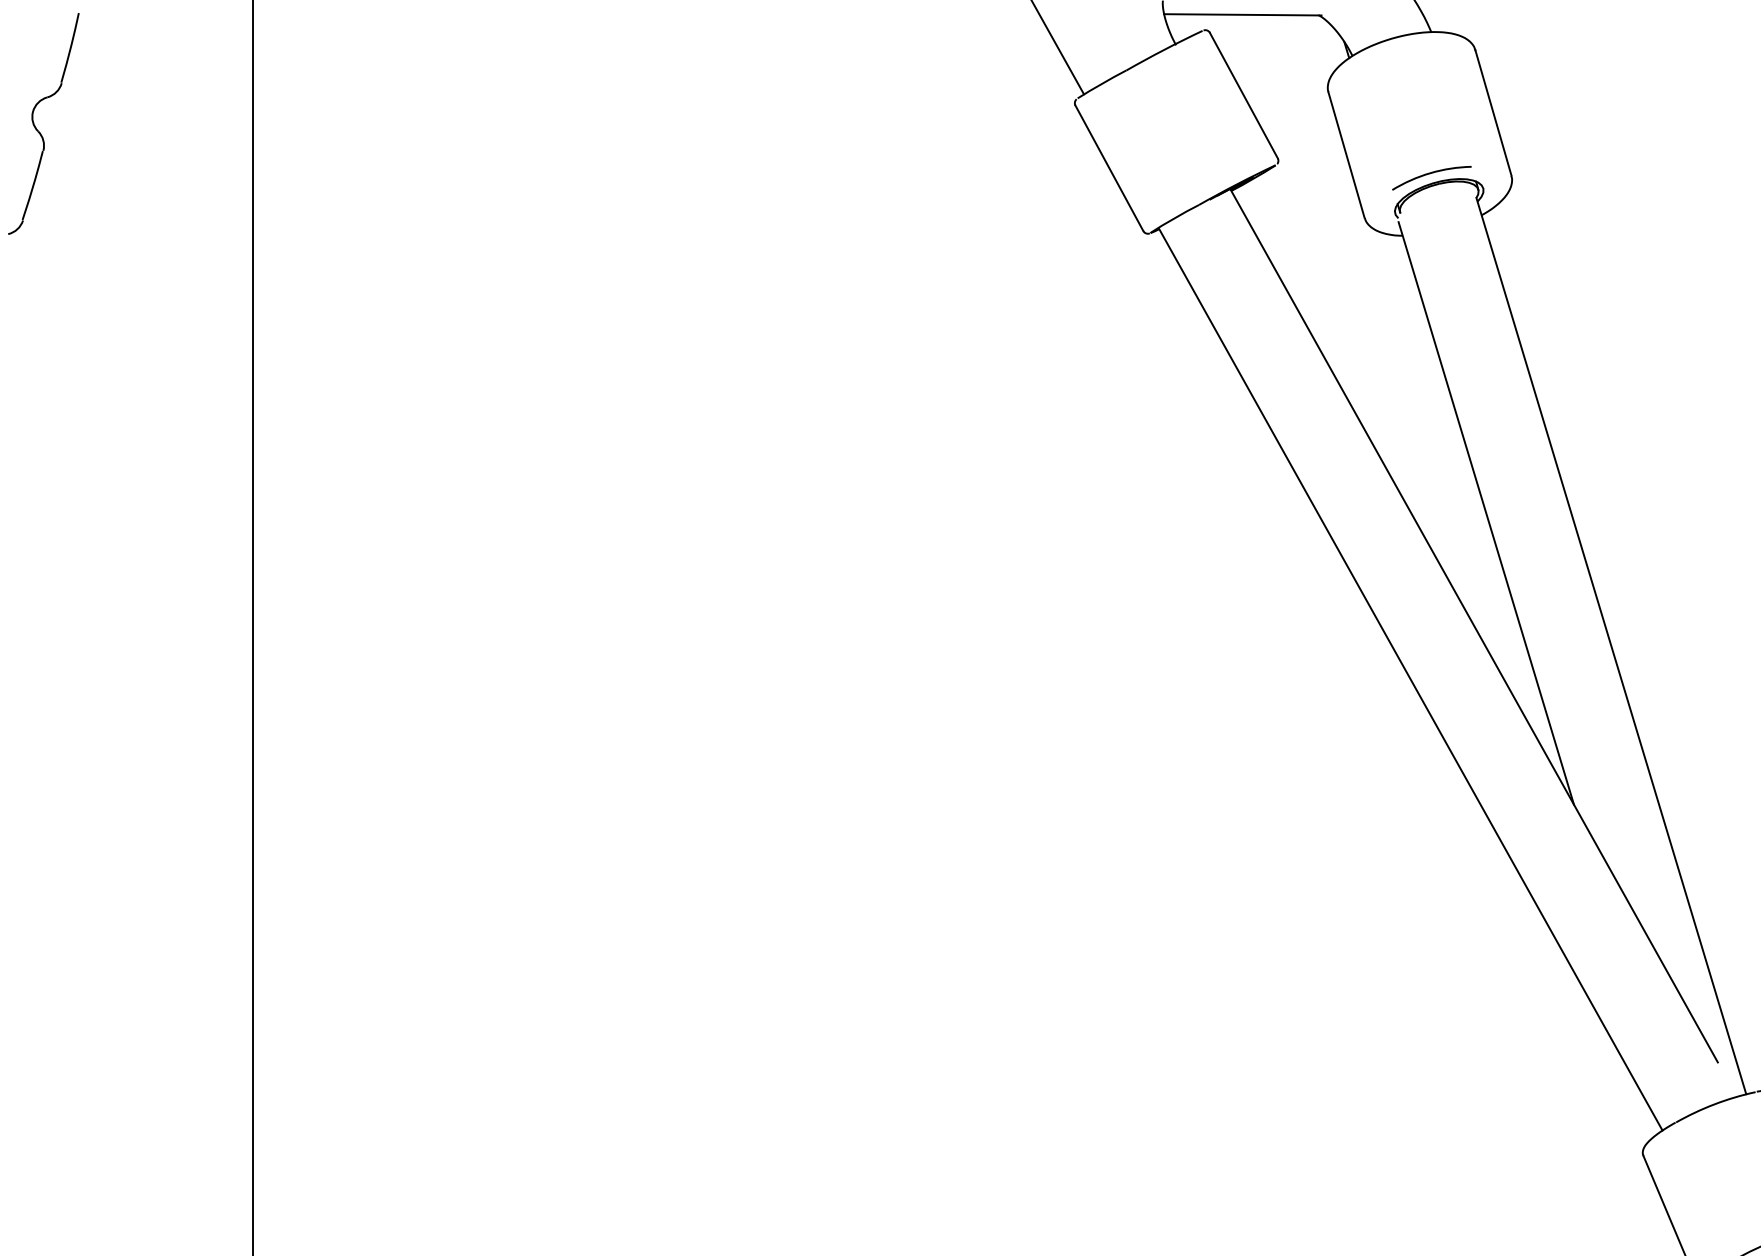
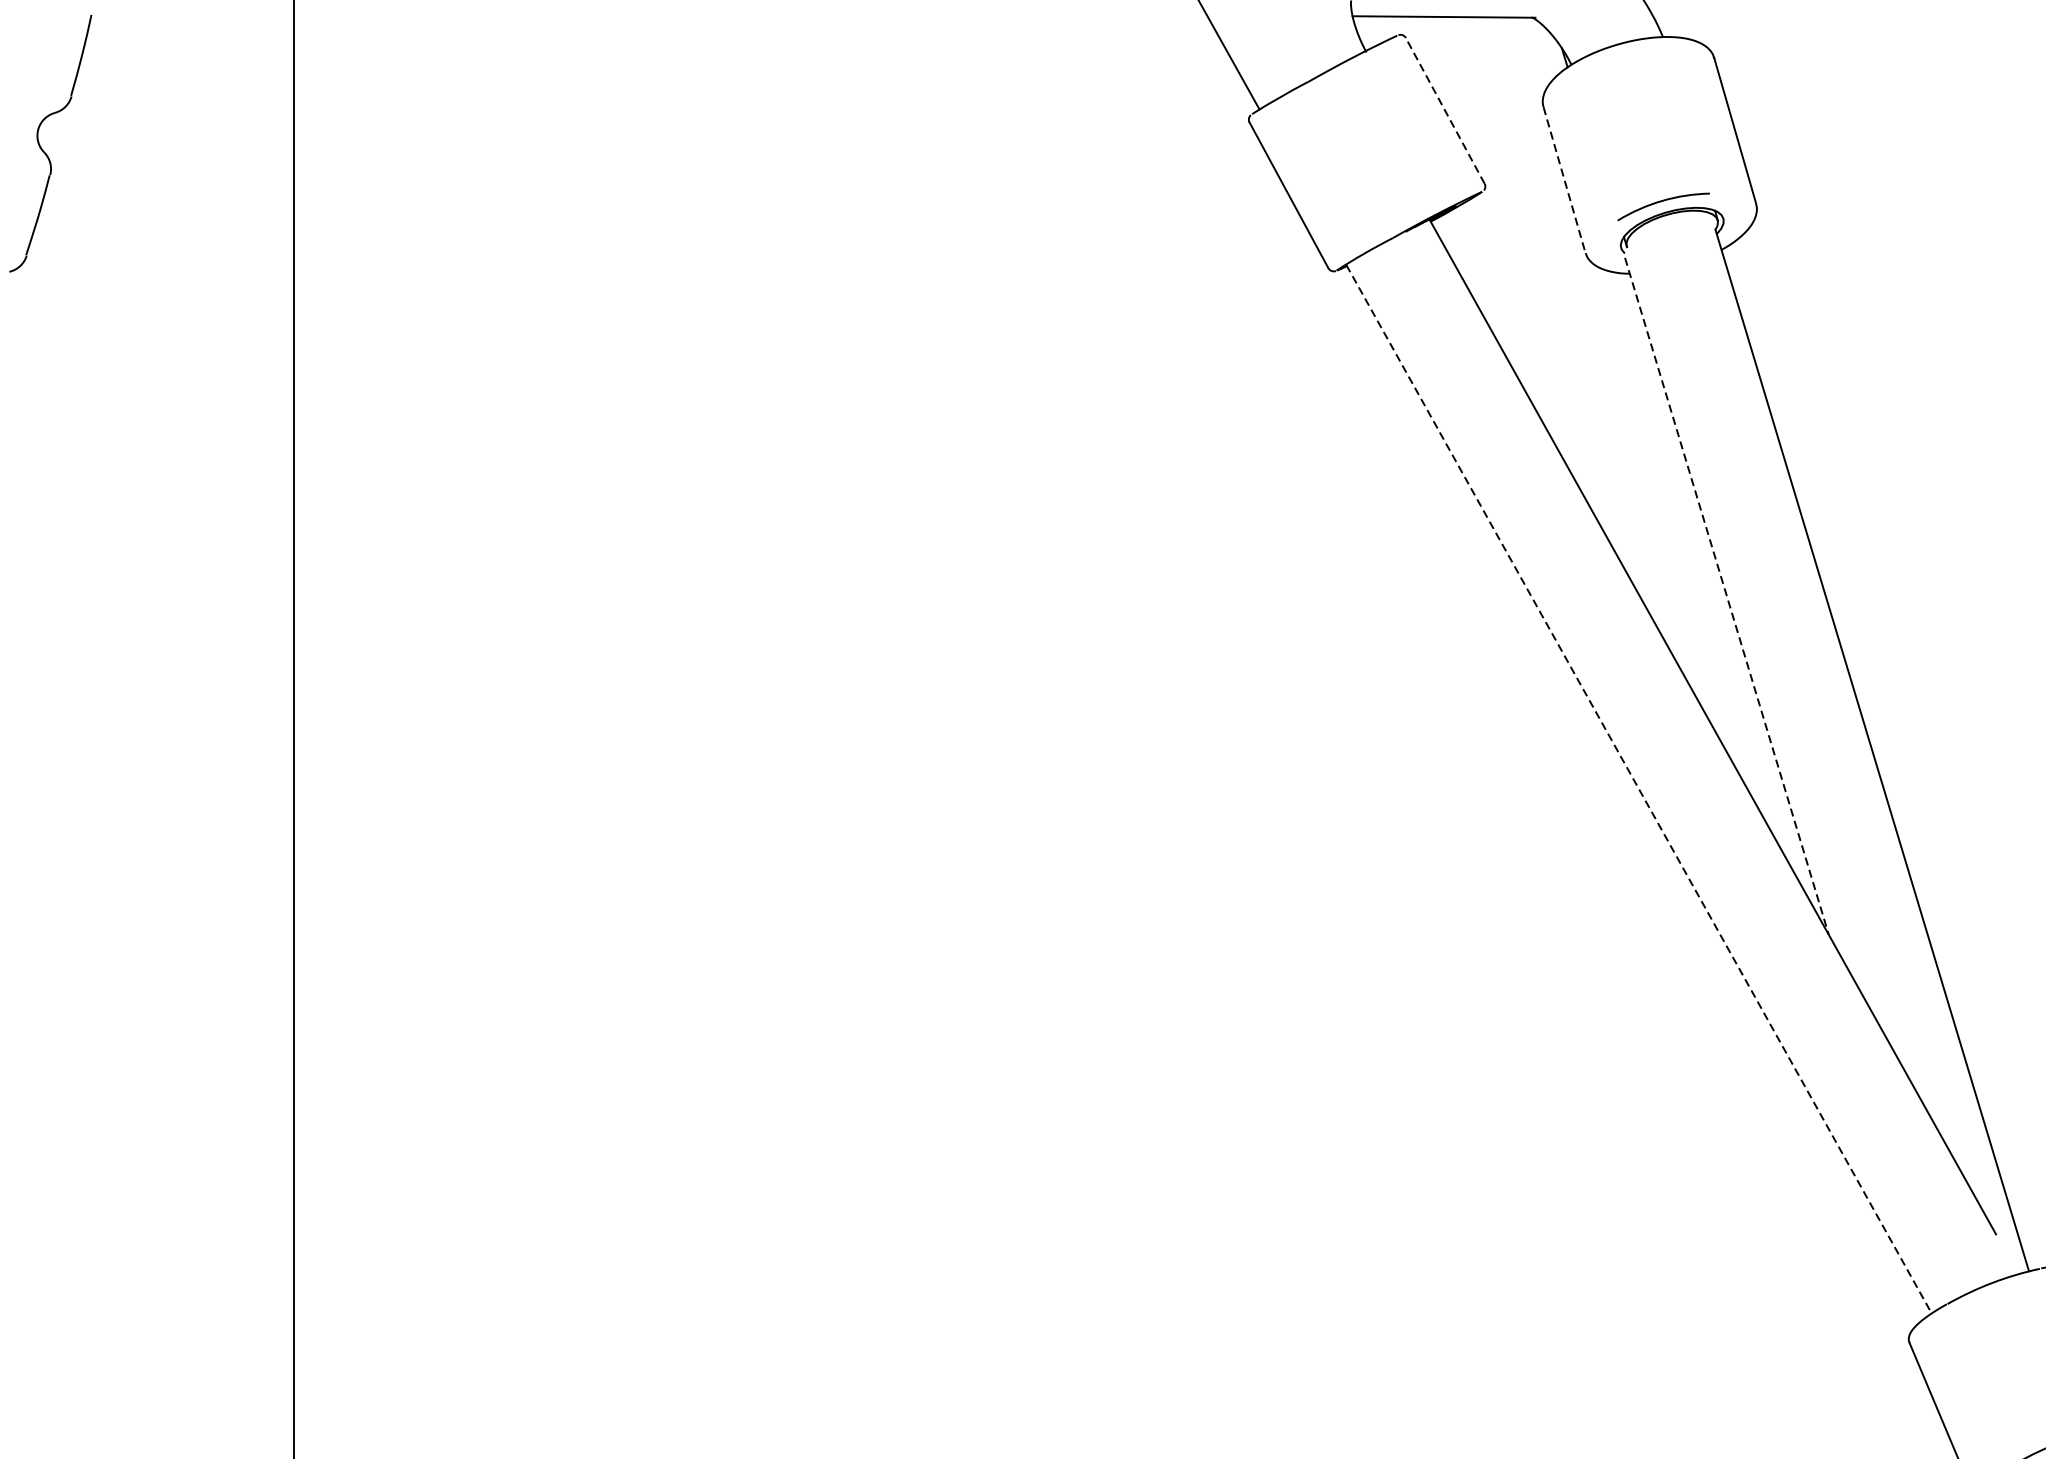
line: (1243, 95) -> (1444, 110), solid -> dashed
line: (1346, 155) -> (1564, 180), solid -> dashed
line: (1486, 513) -> (1727, 596), solid -> dashed
line: (1410, 679) -> (1638, 789), solid -> dashed

